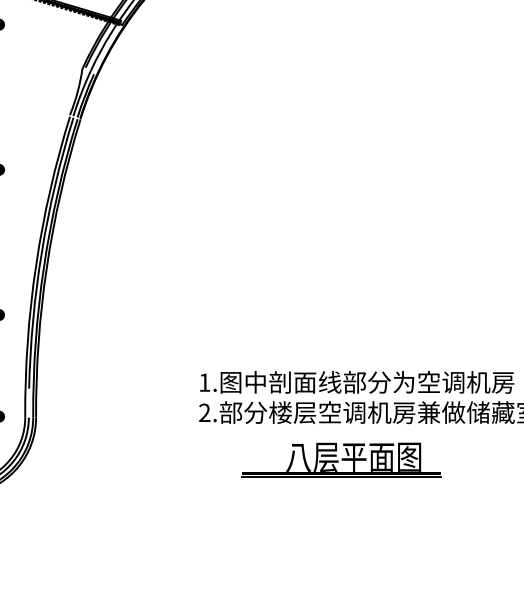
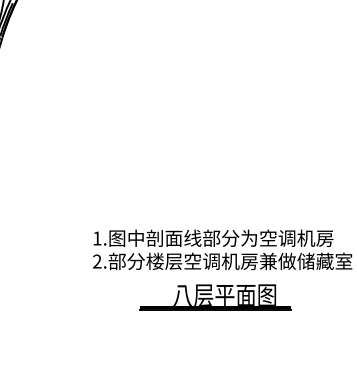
part: (341, 459) -> (215, 297), moved

